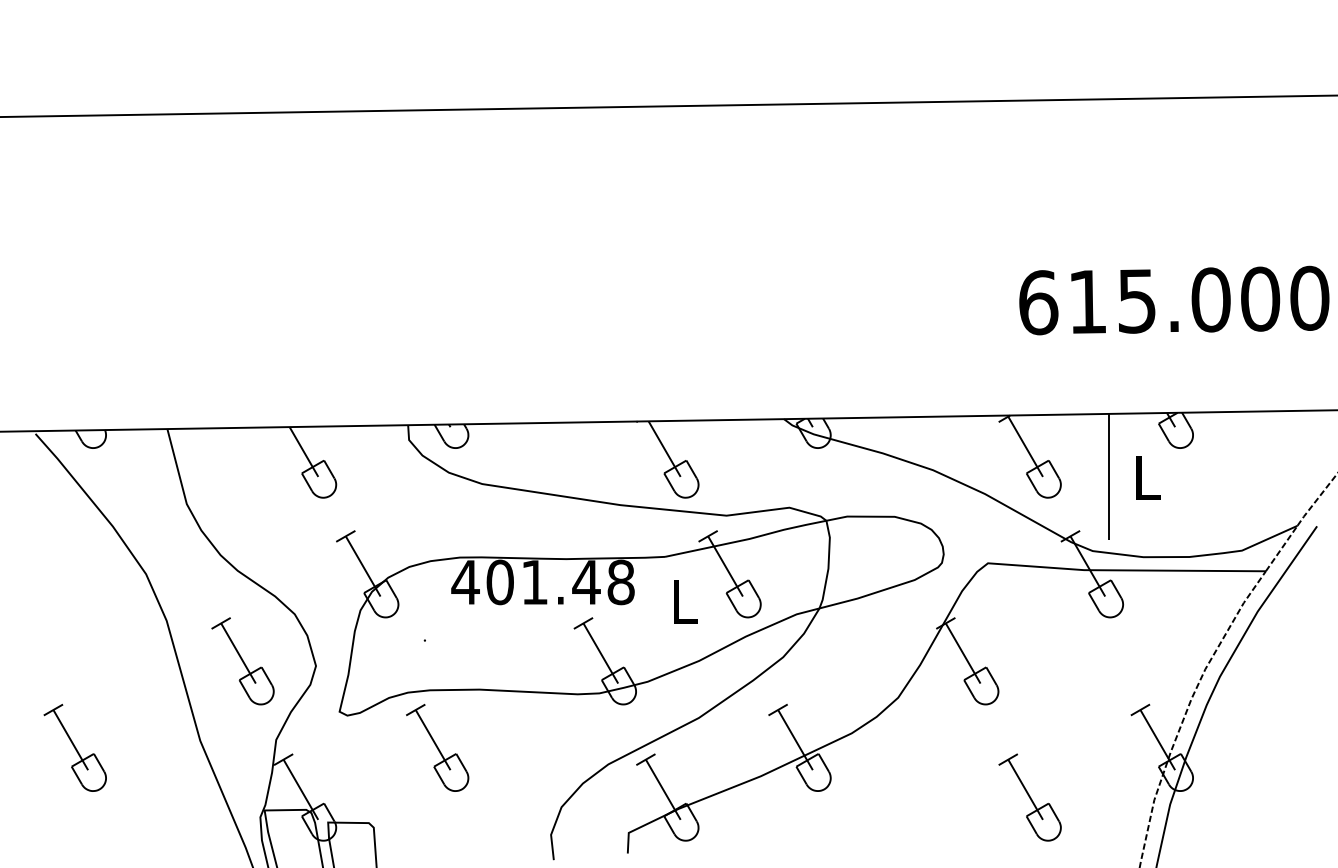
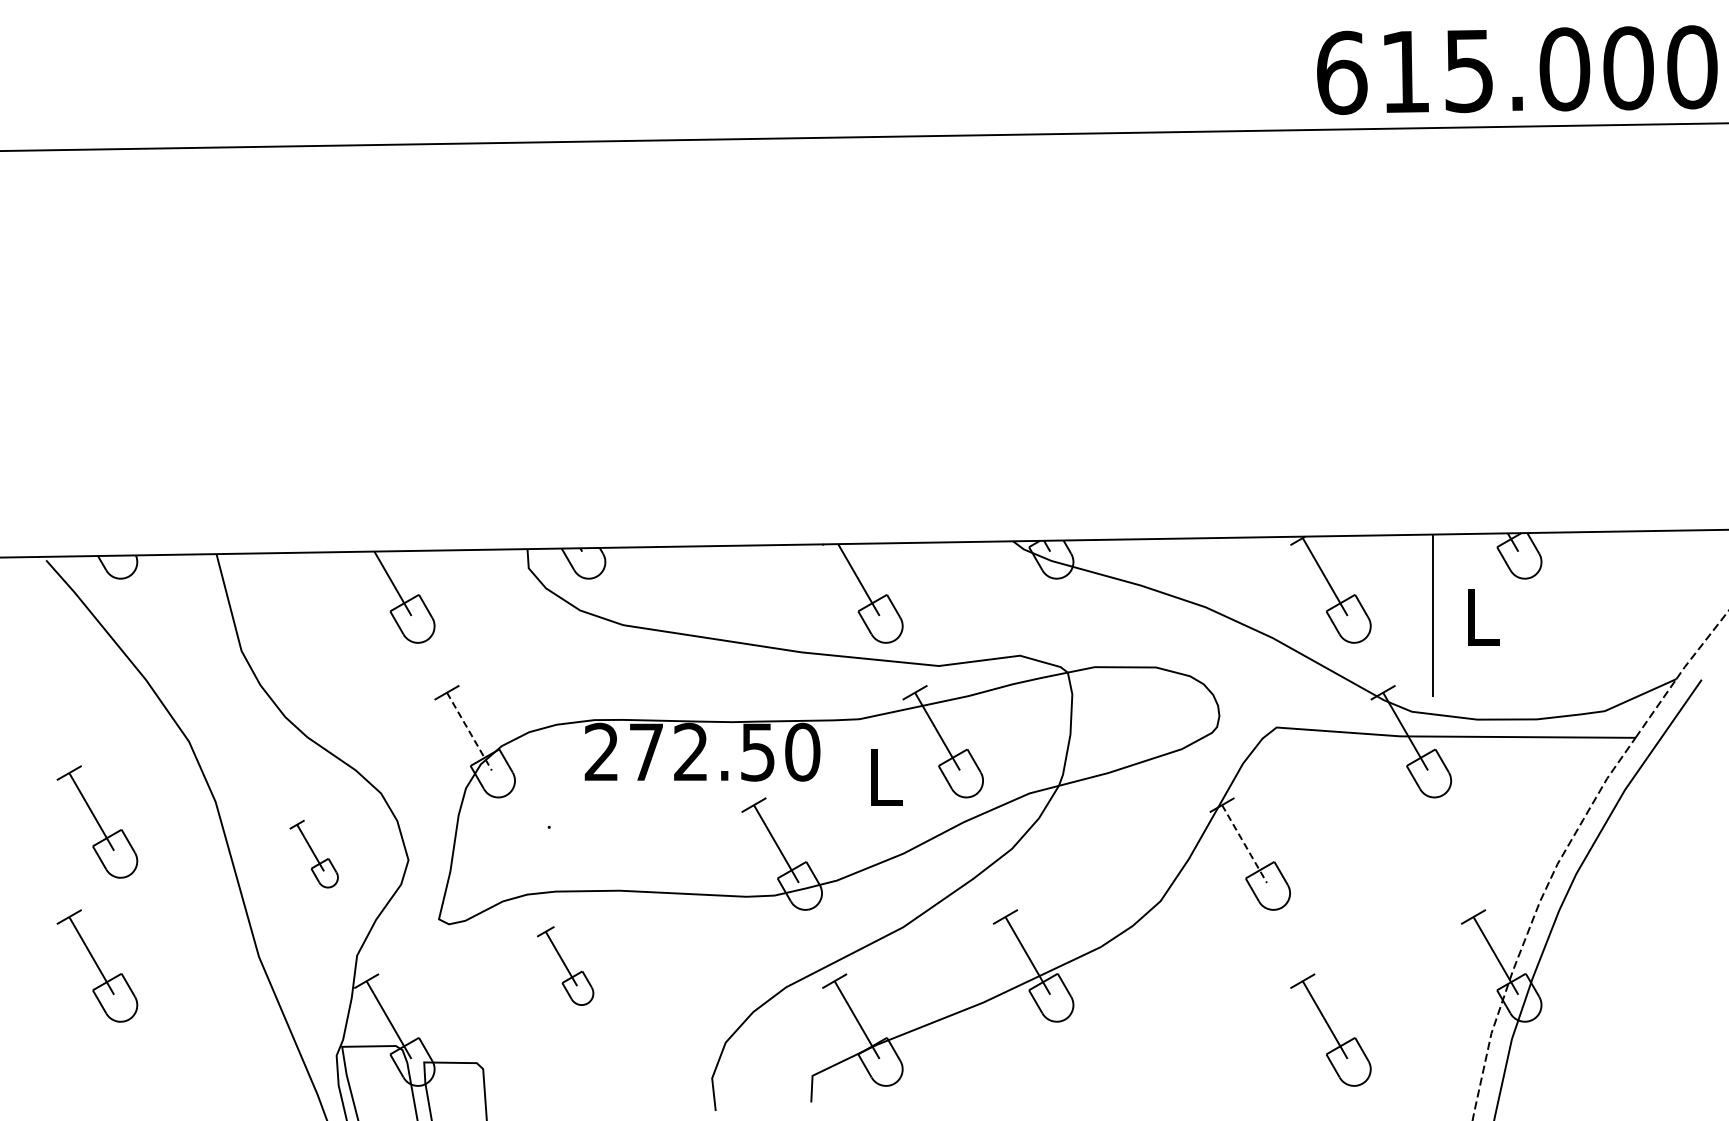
text: (1174, 300) -> (1517, 69), moved
line: (363, 566) -> (469, 731), solid -> dashed
text: (542, 581) -> (701, 751), 401.48 -> 272.50
part: (75, 636) -> (97, 821), added
line: (963, 653) -> (1244, 844), solid -> dashed
part: (242, 660) -> (313, 853), size x0.6
part: (437, 747) -> (565, 965), size x0.7

